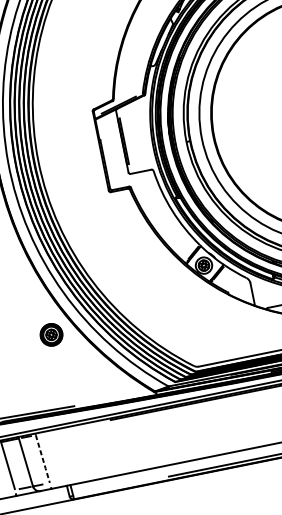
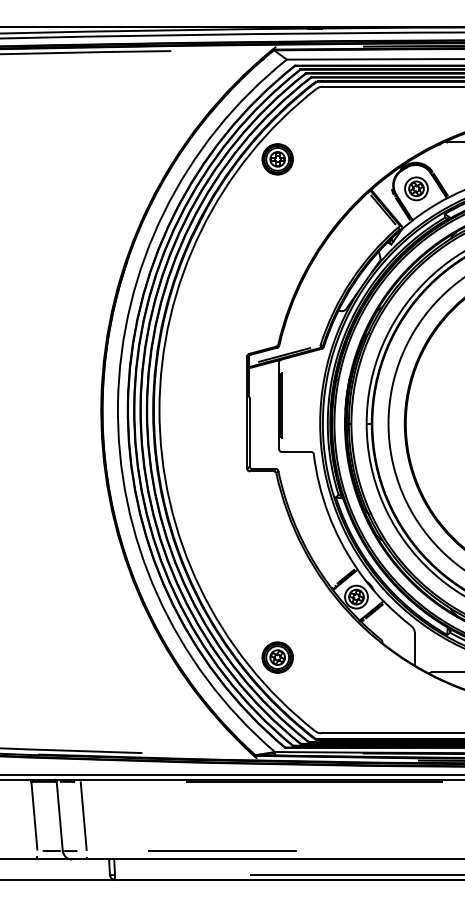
part: (51, 334) -> (277, 657), moved
line: (42, 459) -> (83, 817), dashed -> solid
line: (145, 463) -> (222, 850), added

